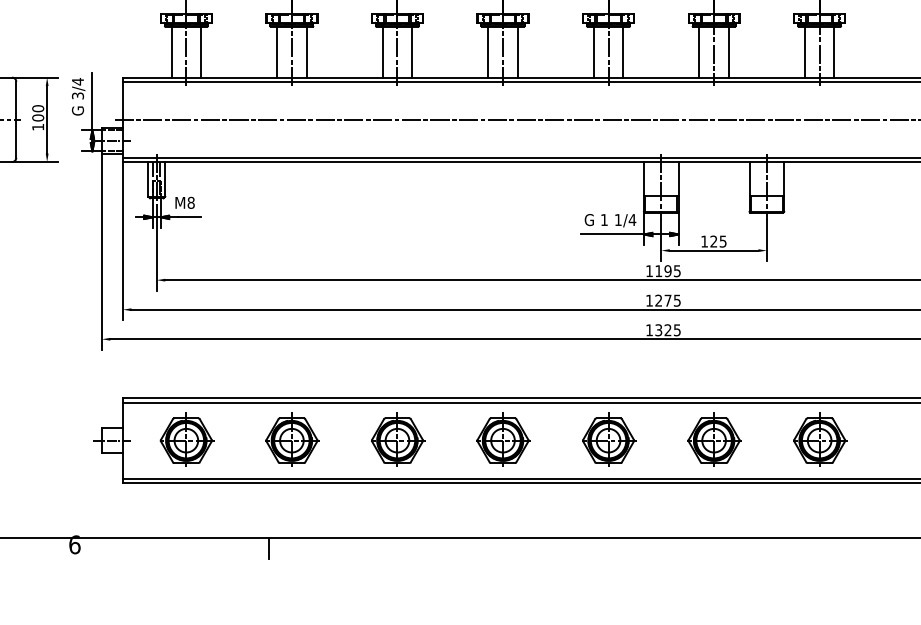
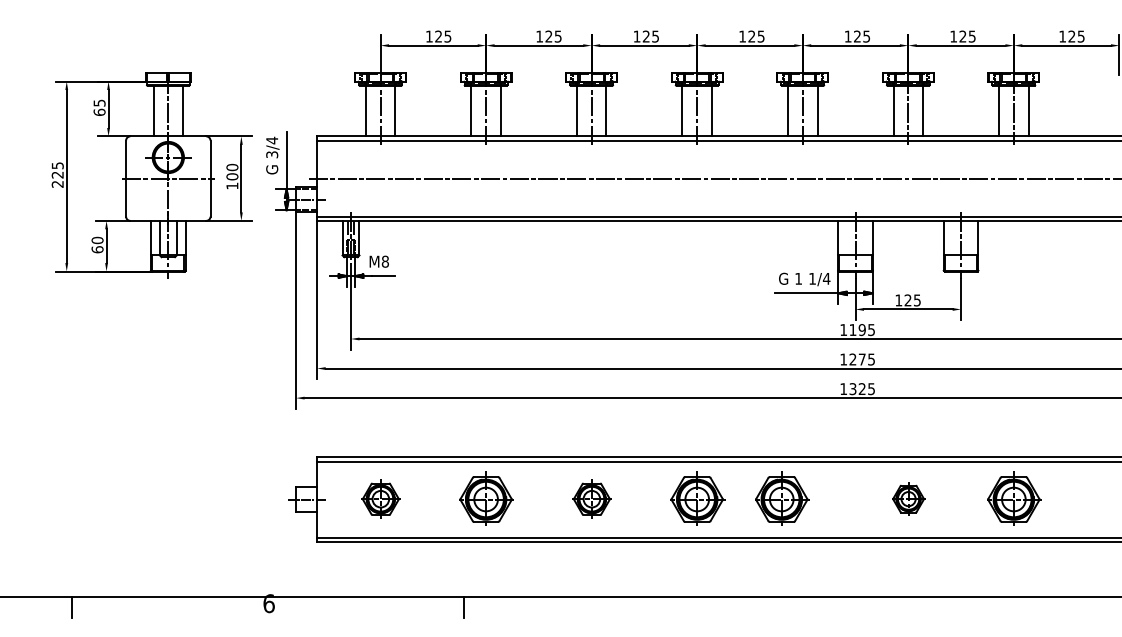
part: (187, 439) -> (381, 498), size x0.7
part: (398, 439) -> (592, 498), size x0.7
part: (609, 439) -> (782, 498), moved
part: (714, 439) -> (908, 498), size x0.6

